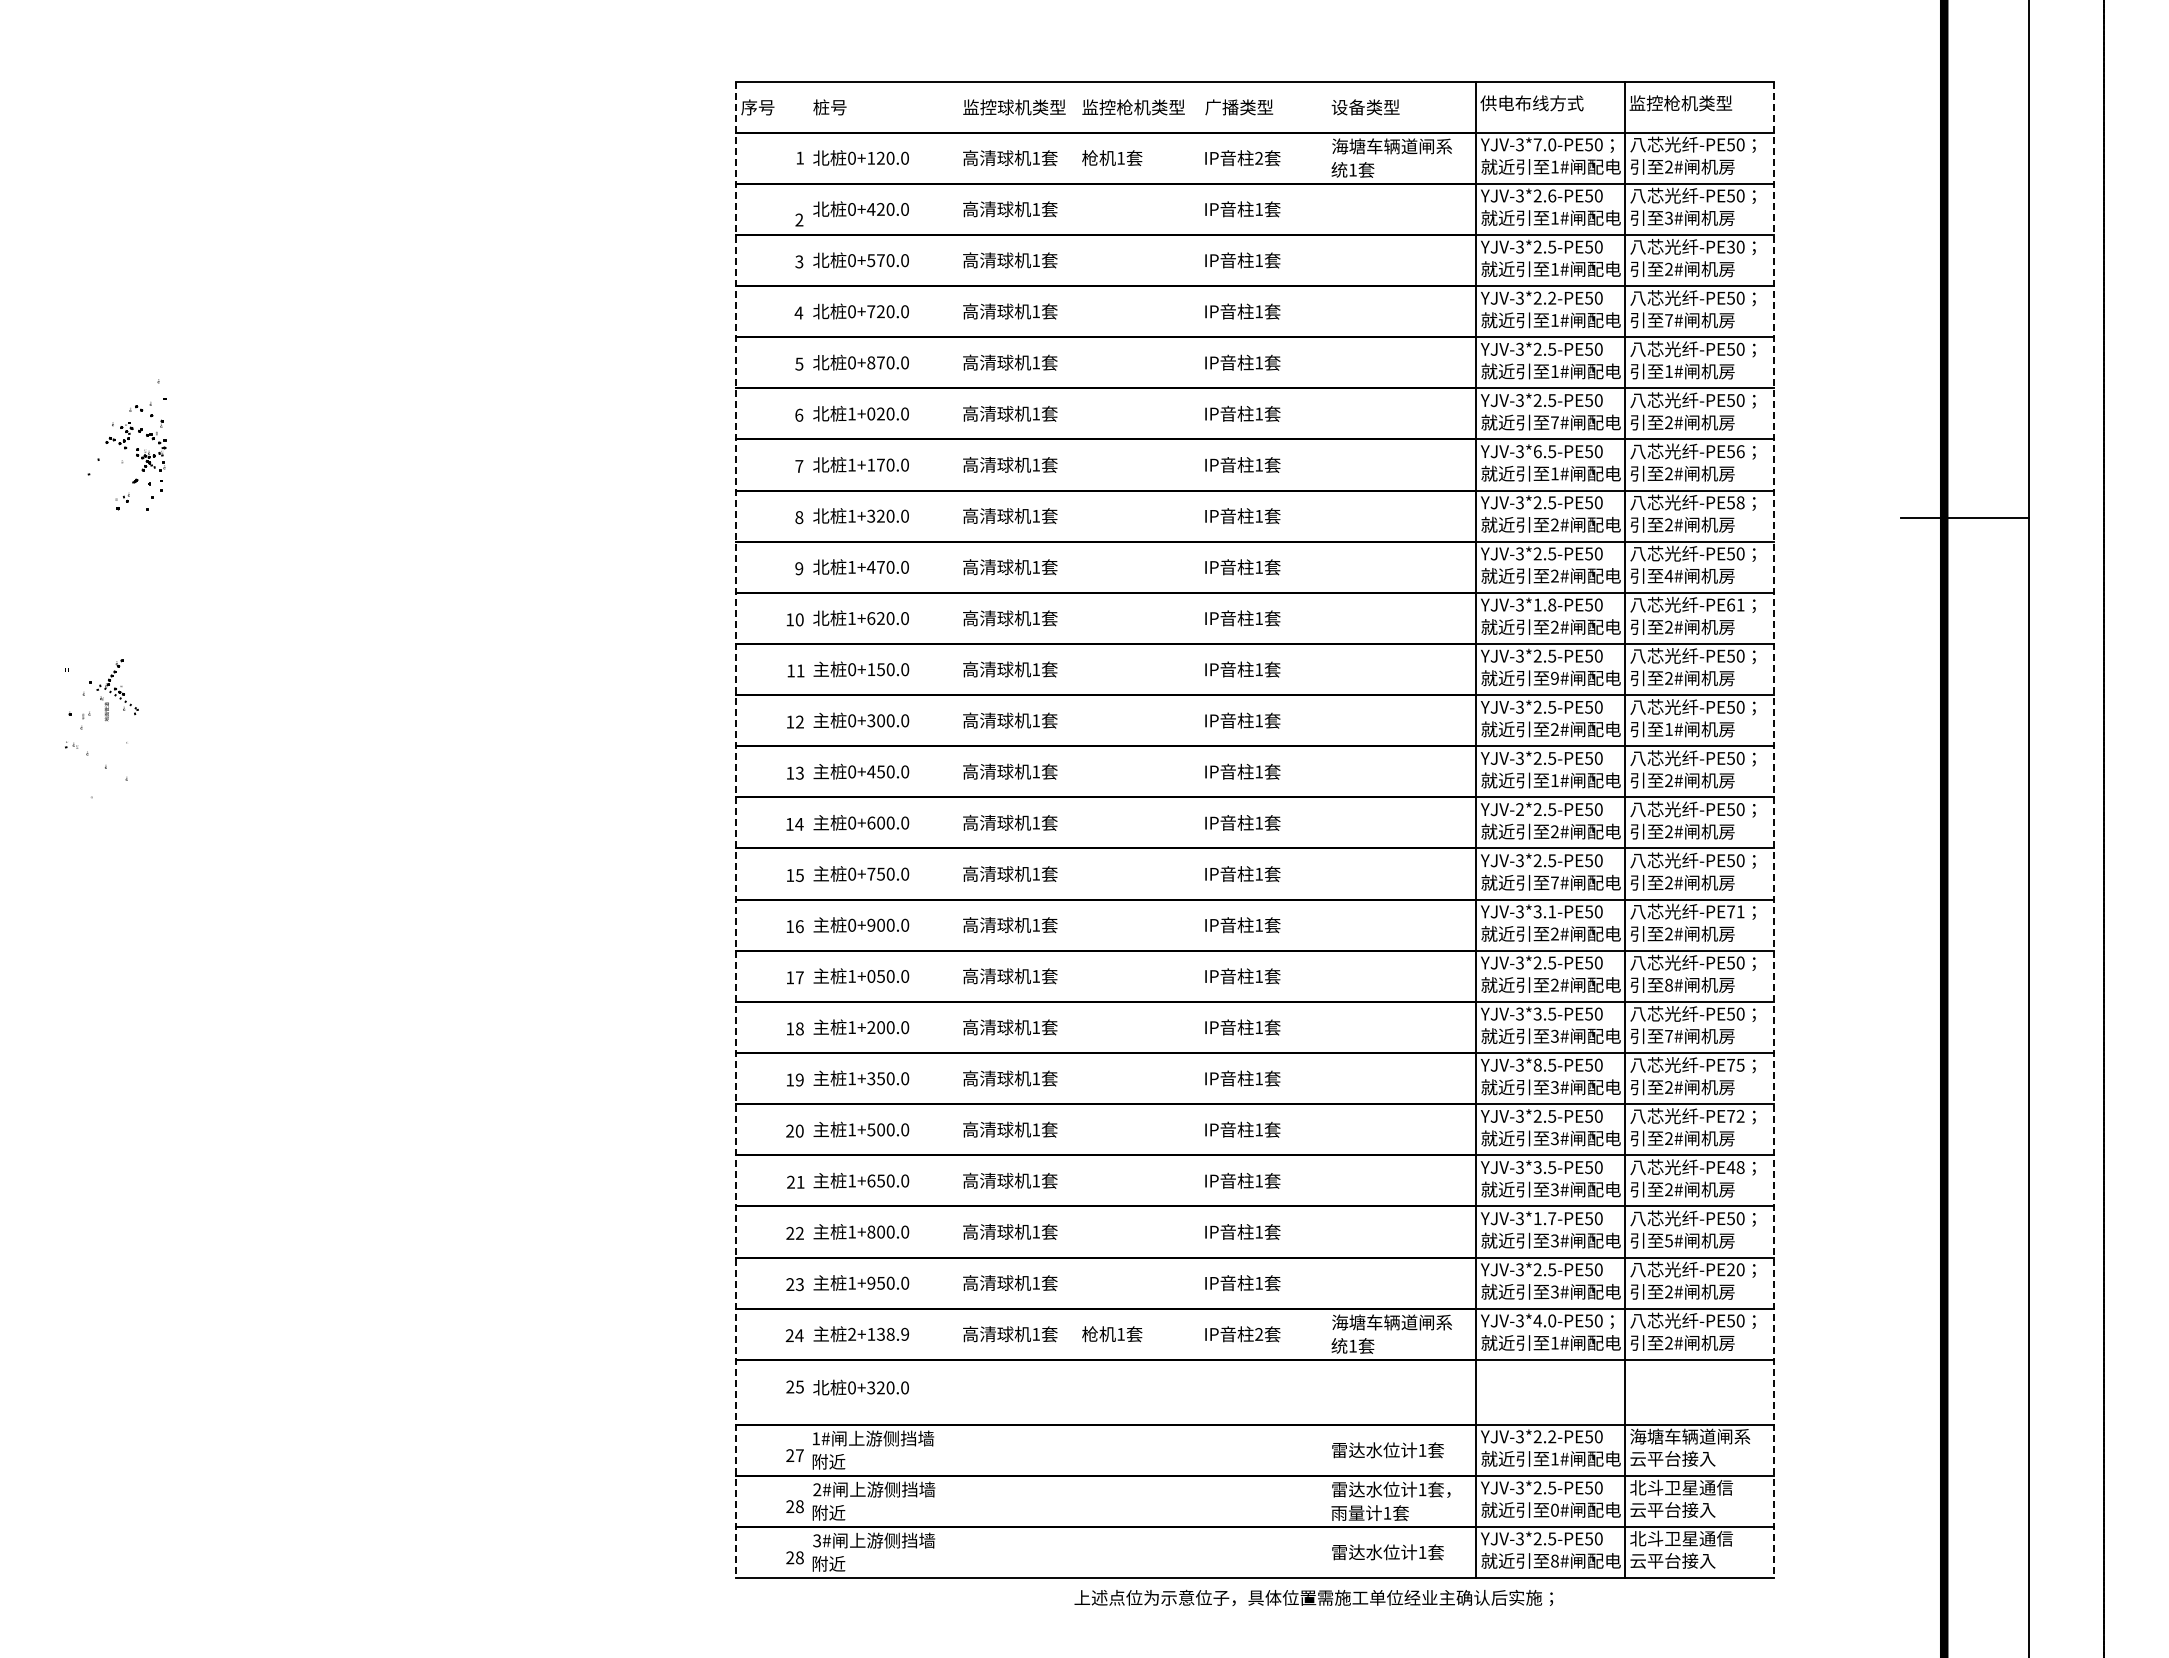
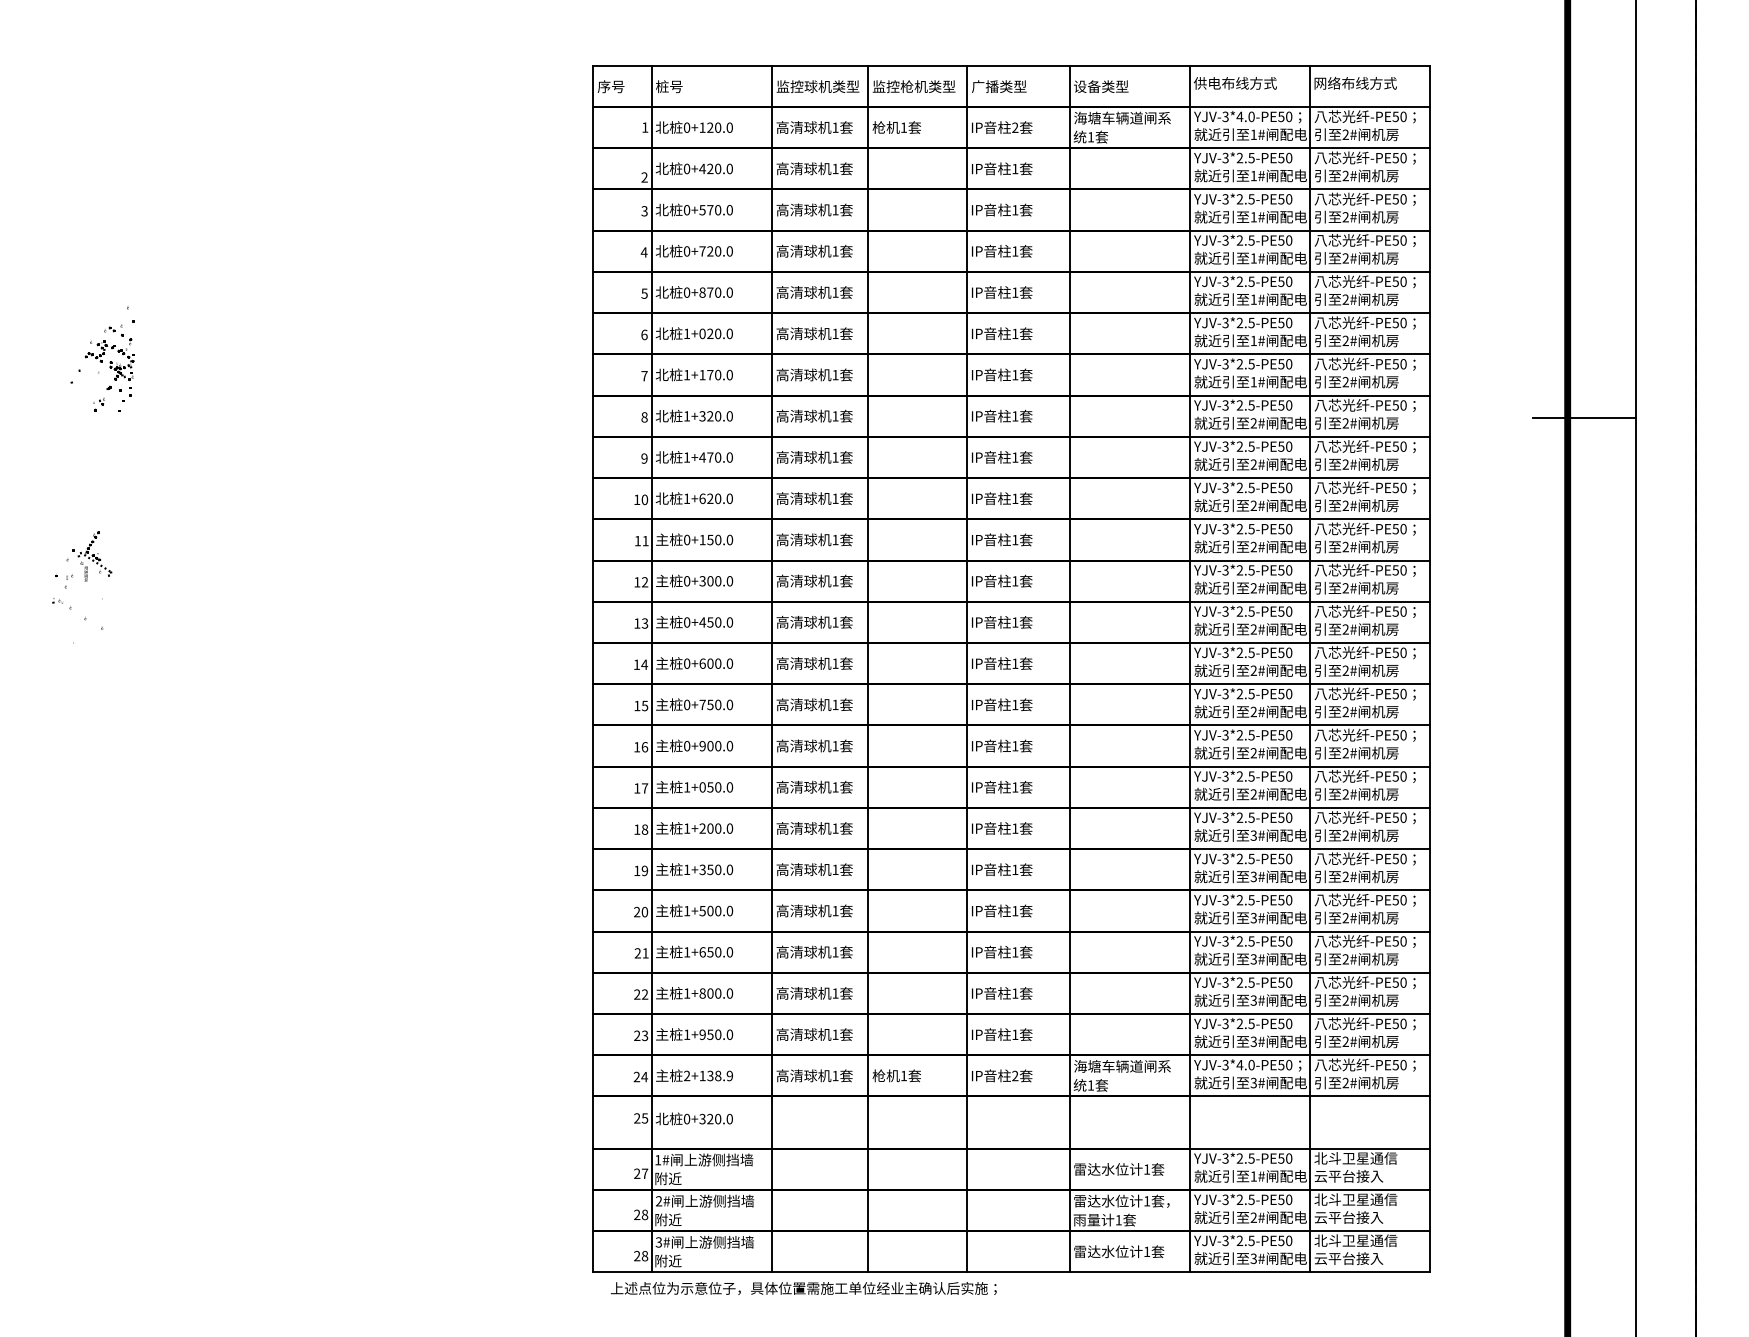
text: (1680, 103) -> (1355, 83), 监控枪机类型 -> 网络布线方式
text: (1537, 144) -> (1239, 116), YJV-3*7.0-PE50 -> YJV-3*4.0-PE50
text: (1552, 195) -> (1251, 157), YJV-3*2.6-PE50 -> YJV-3*2.5-PE50
text: (1668, 218) -> (1345, 176), 3# -> 2#
text: (1730, 246) -> (1395, 198), -PE30 -> -PE50
text: (1552, 297) -> (1251, 239), YJV-3*2.2-PE50 -> YJV-3*2.5-PE50
text: (1668, 320) -> (1345, 258), 7# -> 2#
text: (1668, 371) -> (1345, 299), 1# -> 2#
text: (1554, 422) -> (1253, 340), 7# -> 1#
text: (1537, 451) -> (1239, 364), YJV-3*6.5-PE50 -> YJV-3*2.5-PE50
text: (1740, 451) -> (1403, 364), -PE56 -> -PE50
text: (1740, 502) -> (1403, 405), -PE58 -> -PE50
text: (1668, 575) -> (1345, 464), 4# -> 2#
text: (1544, 604) -> (1245, 487), YJV-3*1.8-PE50 -> YJV-3*2.5-PE50
text: (1735, 604) -> (1399, 487), -PE61 -> -PE50
text: (1554, 678) -> (1253, 547), 9# -> 2#
text: (1668, 729) -> (1345, 588), 1# -> 2#
text: (1554, 780) -> (1253, 629), 1# -> 2#
text: (1519, 810) -> (1225, 653), YJV-2*2.5-PE50 -> YJV-3*2.5-PE50
line: (808, 829) -> (651, 668), added
line: (957, 829) -> (772, 668), added
line: (1076, 829) -> (868, 668), added
line: (1199, 829) -> (967, 668), added
line: (1326, 829) -> (1069, 668), added
line: (735, 830) -> (593, 669), dashed -> solid
line: (1773, 830) -> (1430, 669), dashed -> solid
text: (1554, 882) -> (1253, 711), 7# -> 2#
text: (1544, 911) -> (1245, 735), YJV-3*3.1-PE50 -> YJV-3*2.5-PE50
text: (1735, 911) -> (1399, 735), -PE71 -> -PE50
text: (1668, 984) -> (1345, 793), 8# -> 2#
text: (1537, 1014) -> (1239, 818), YJV-3*3.5-PE50 -> YJV-3*2.5-PE50
text: (1668, 1035) -> (1345, 835), 7# -> 2#
text: (1537, 1064) -> (1239, 858), YJV-3*8.5-PE50 -> YJV-3*2.5-PE50
text: (1735, 1064) -> (1399, 858), -PE75 -> -PE50
text: (1735, 1116) -> (1399, 900), -PE72 -> -PE50
text: (1537, 1167) -> (1239, 941), YJV-3*3.5-PE50 -> YJV-3*2.5-PE50
text: (1735, 1167) -> (1399, 941), -PE48 -> -PE50
text: (1544, 1218) -> (1245, 982), YJV-3*1.7-PE50 -> YJV-3*2.5-PE50
text: (1668, 1240) -> (1345, 1000), 5# -> 2#
text: (1730, 1269) -> (1395, 1023), -PE20 -> -PE50
text: (1554, 1342) -> (1253, 1082), 1# -> 3#
text: (1552, 1436) -> (1251, 1158), YJV-3*2.2-PE50 -> YJV-3*2.5-PE50
text: (1690, 1436) -> (1363, 1158), 海塘车辆道闸系 -> 北斗卫星通信
text: (1554, 1509) -> (1253, 1217), 0# -> 2#
text: (1554, 1560) -> (1253, 1258), 8# -> 3#
text: (1313, 1597) -> (803, 1288), moved

